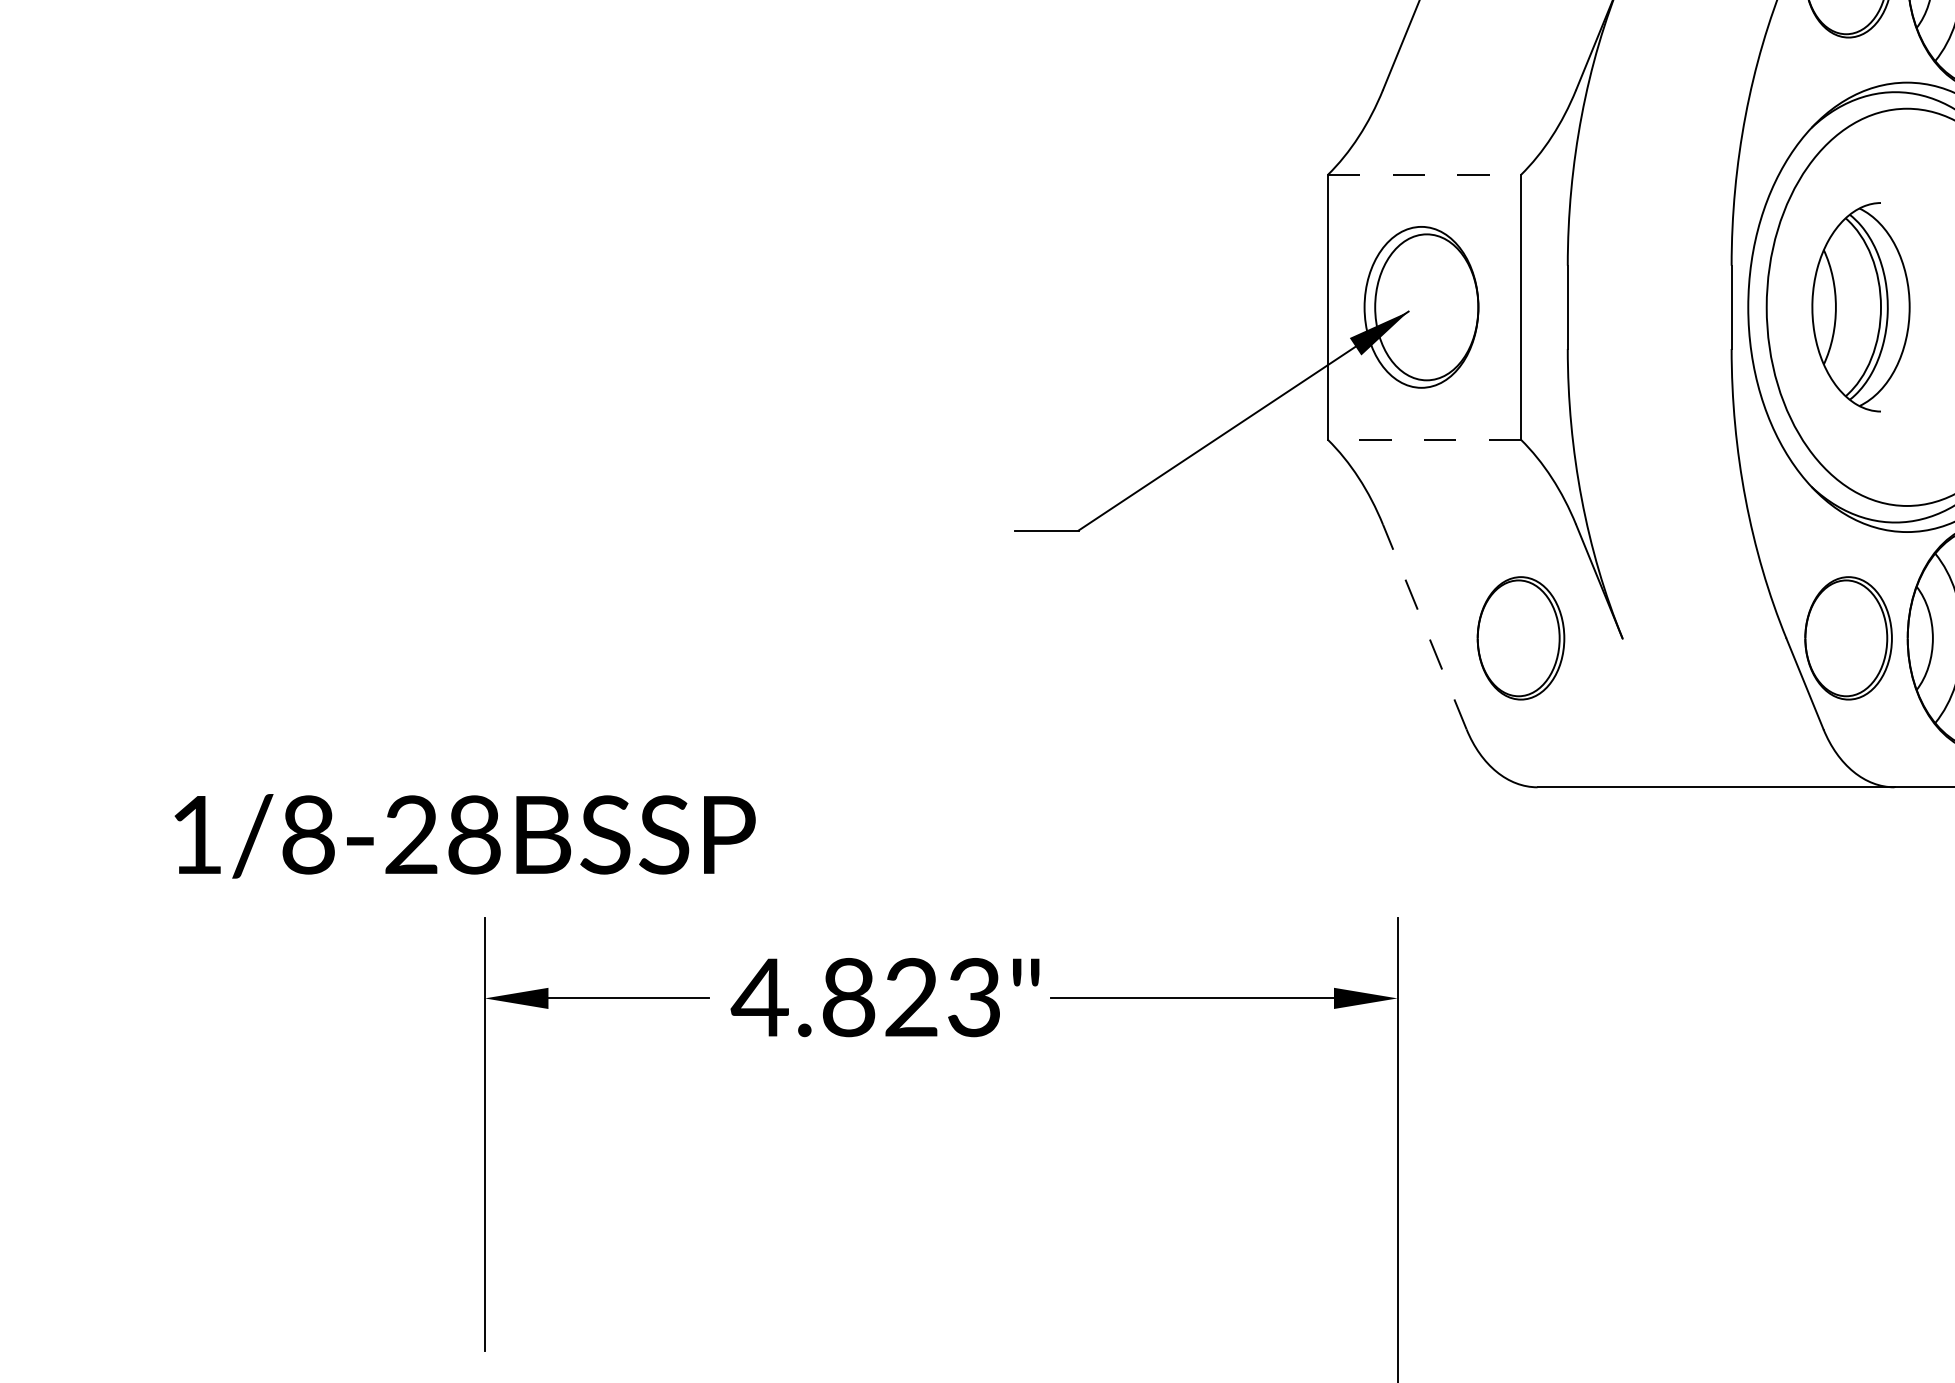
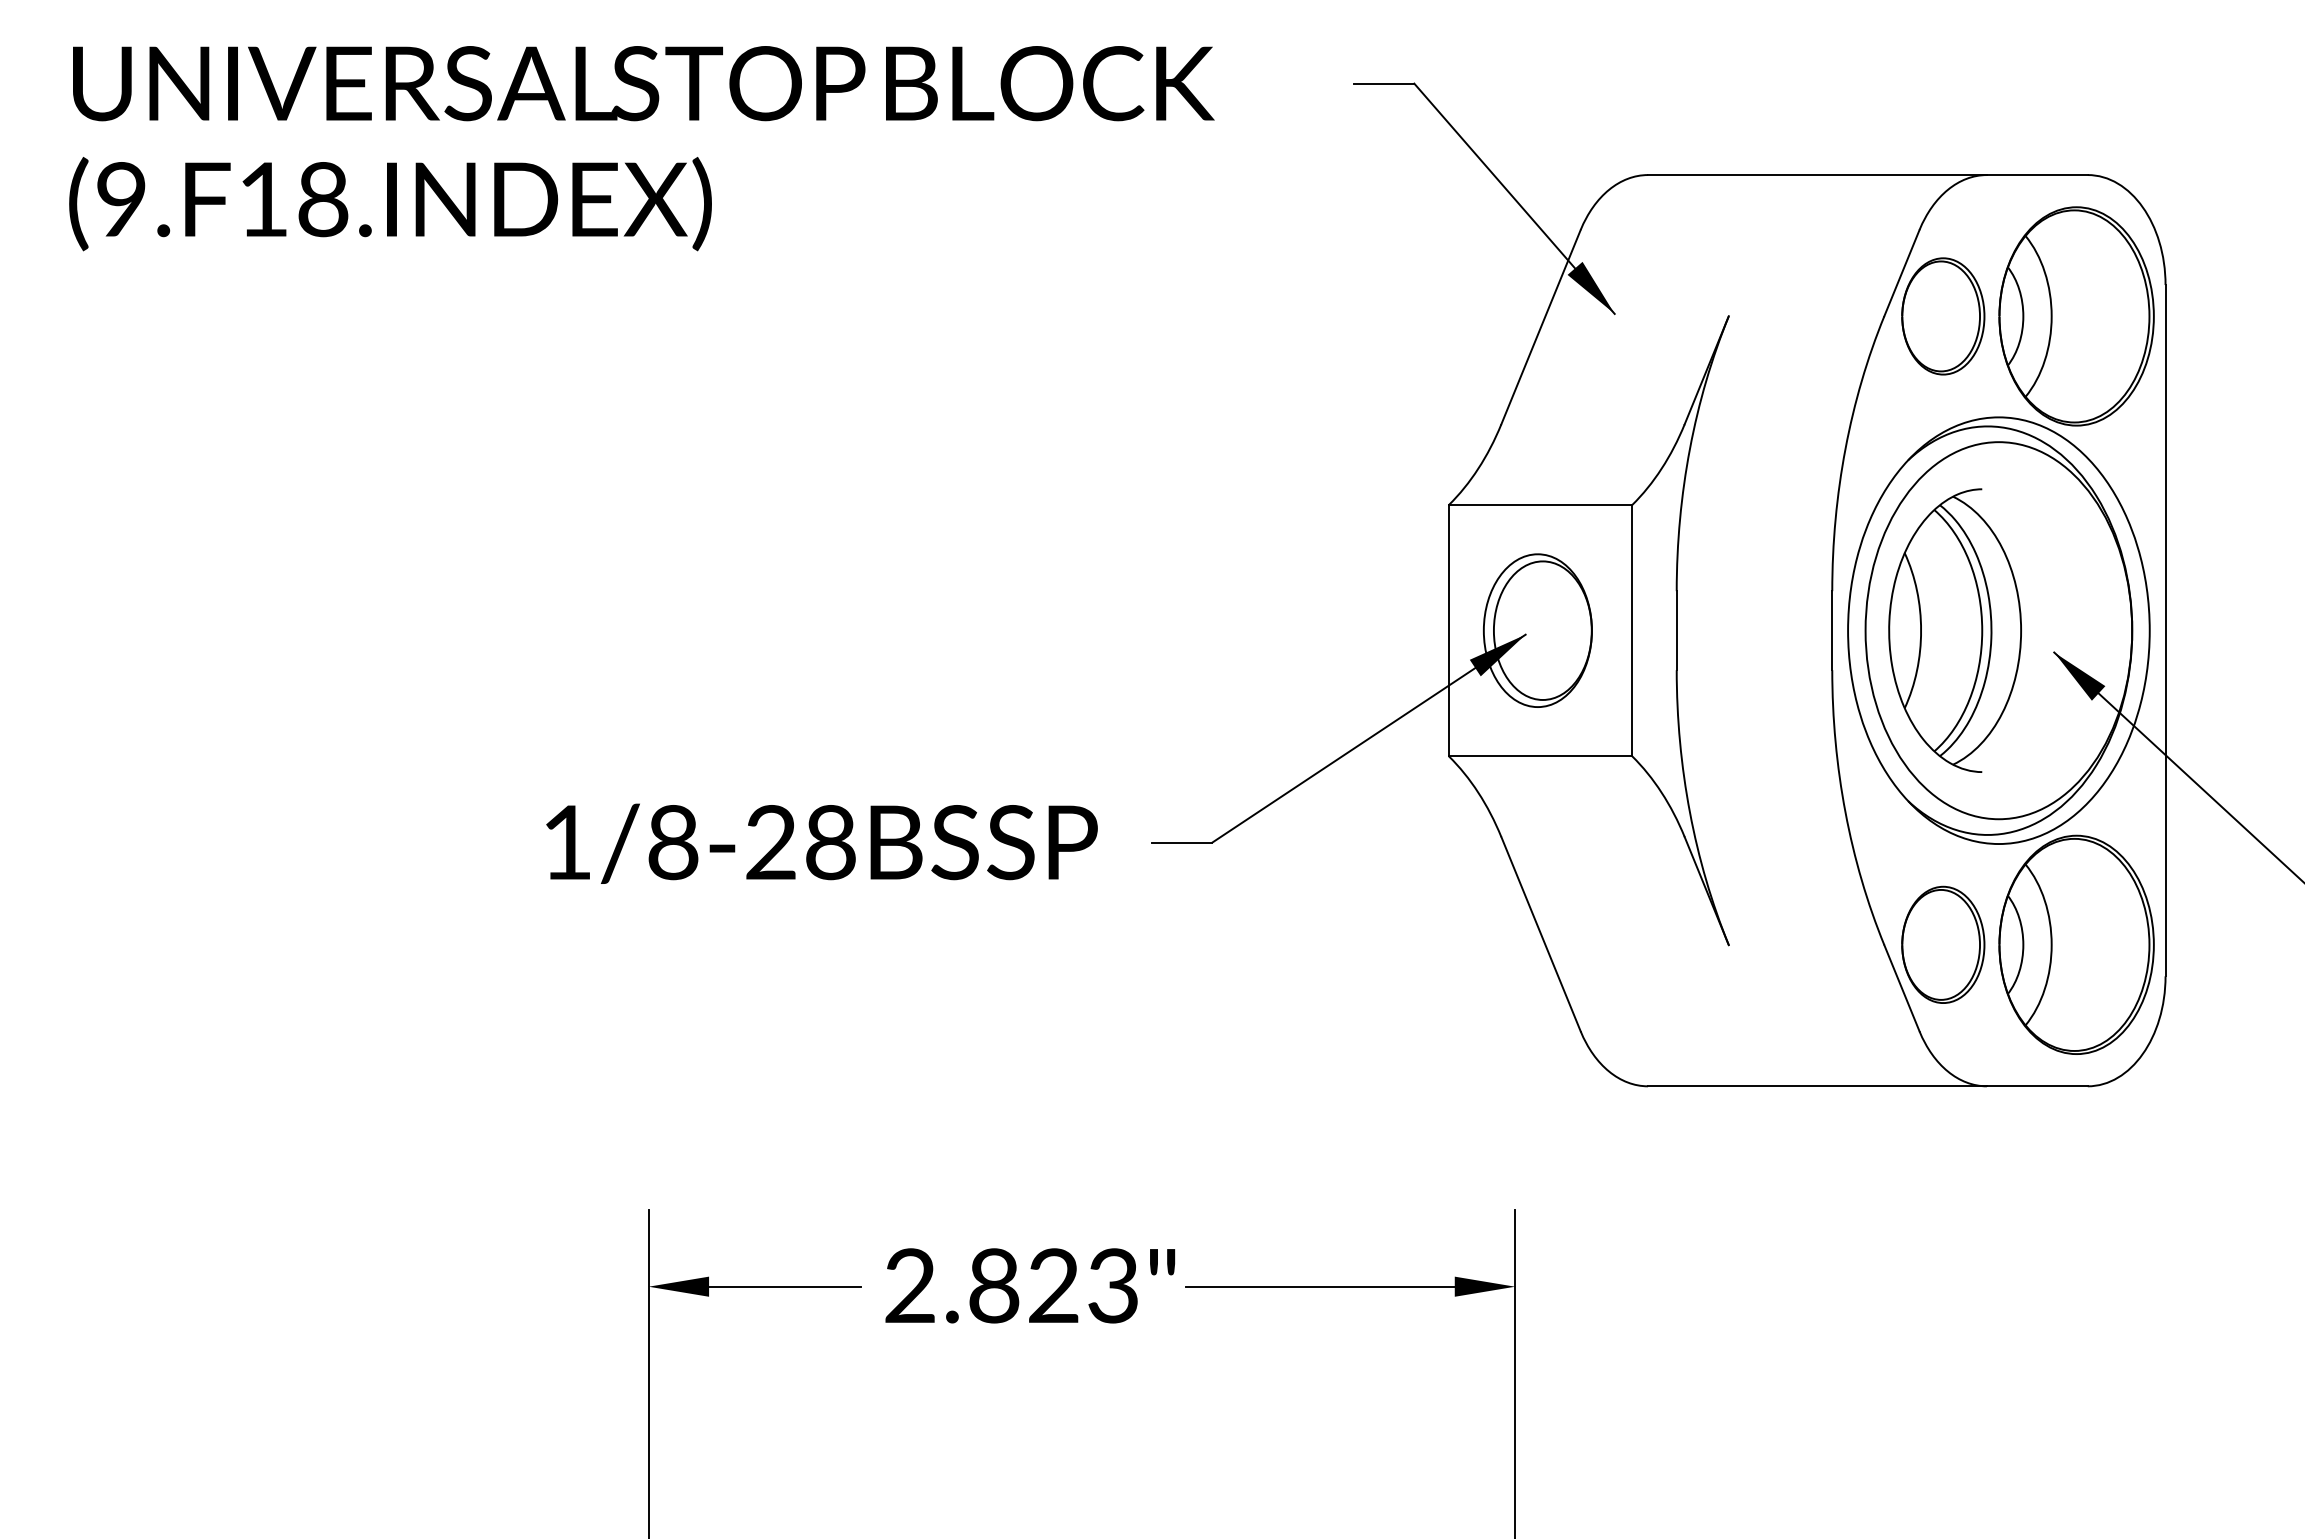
line: (1424, 174) -> (1540, 504), dashed -> solid
part: (1860, 307) -> (1954, 630), size x1.43
line: (1424, 439) -> (1540, 756), dashed -> solid
line: (1425, 627) -> (1541, 934), dashed -> solid
part: (1521, 637) -> (1632, 944), removed
text: (464, 835) -> (821, 843), moved
text: (759, 997) -> (909, 1285), 4.823" -> 2.823"

